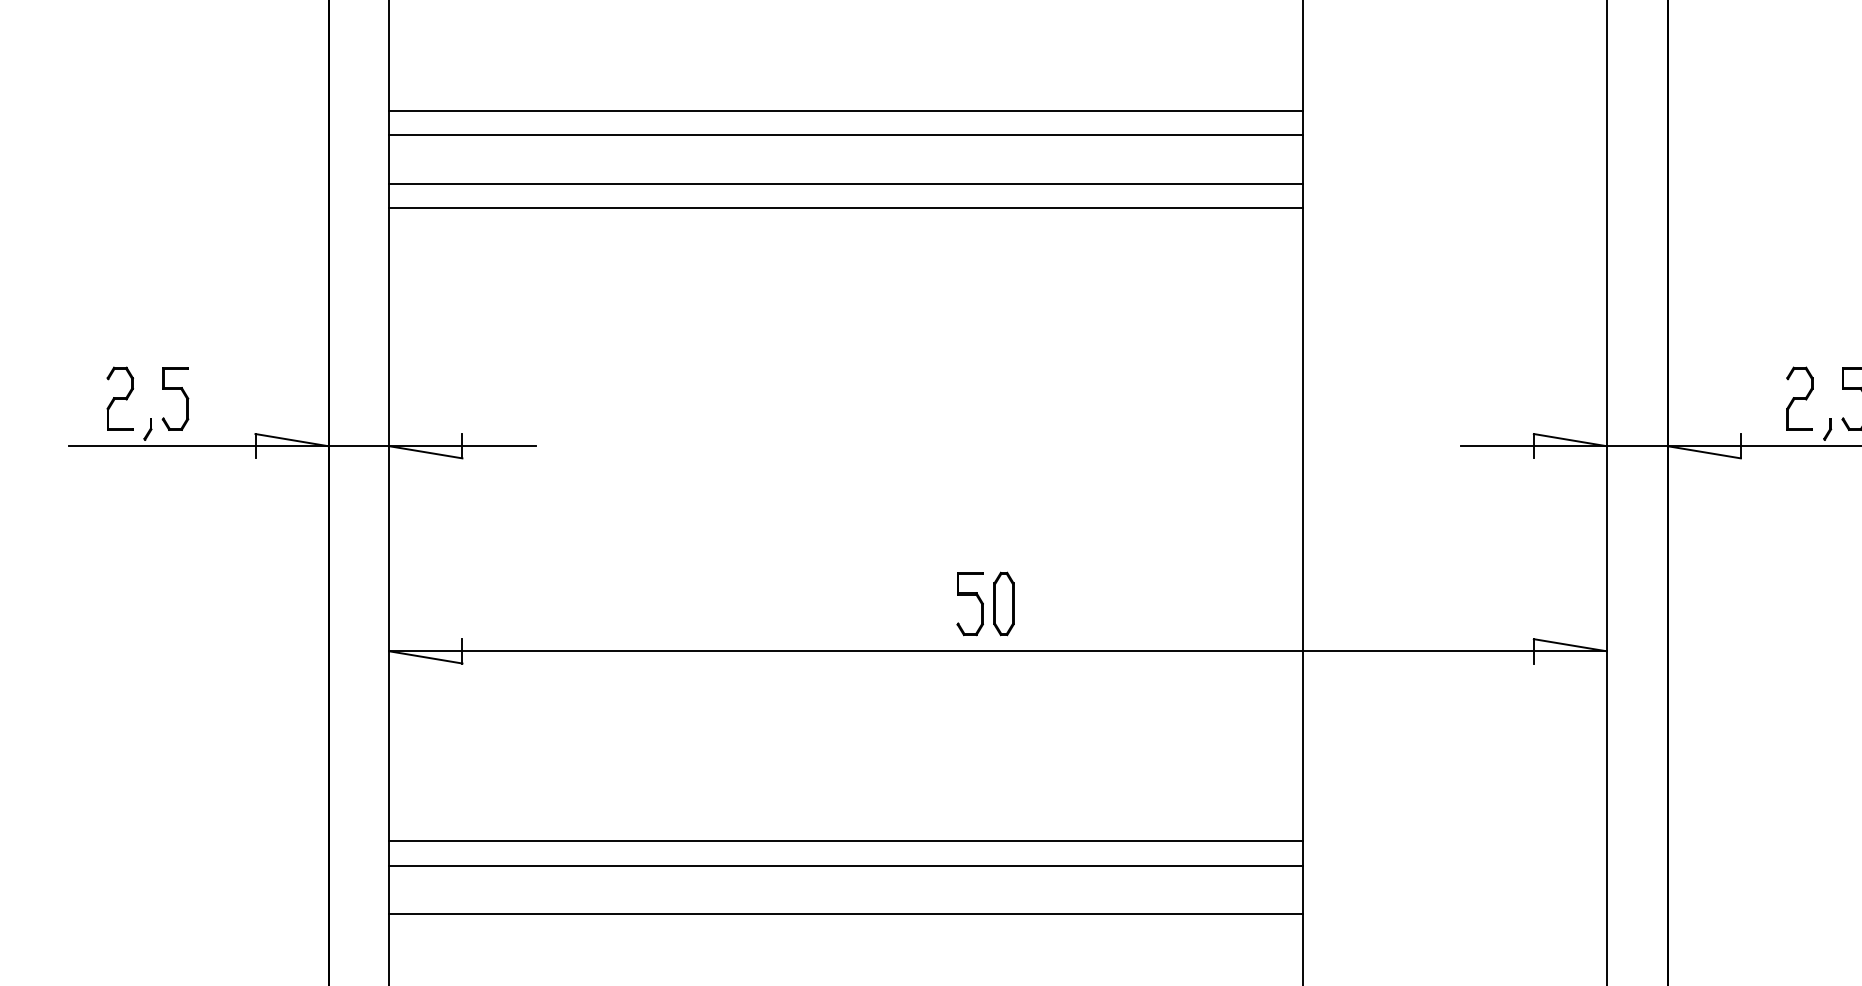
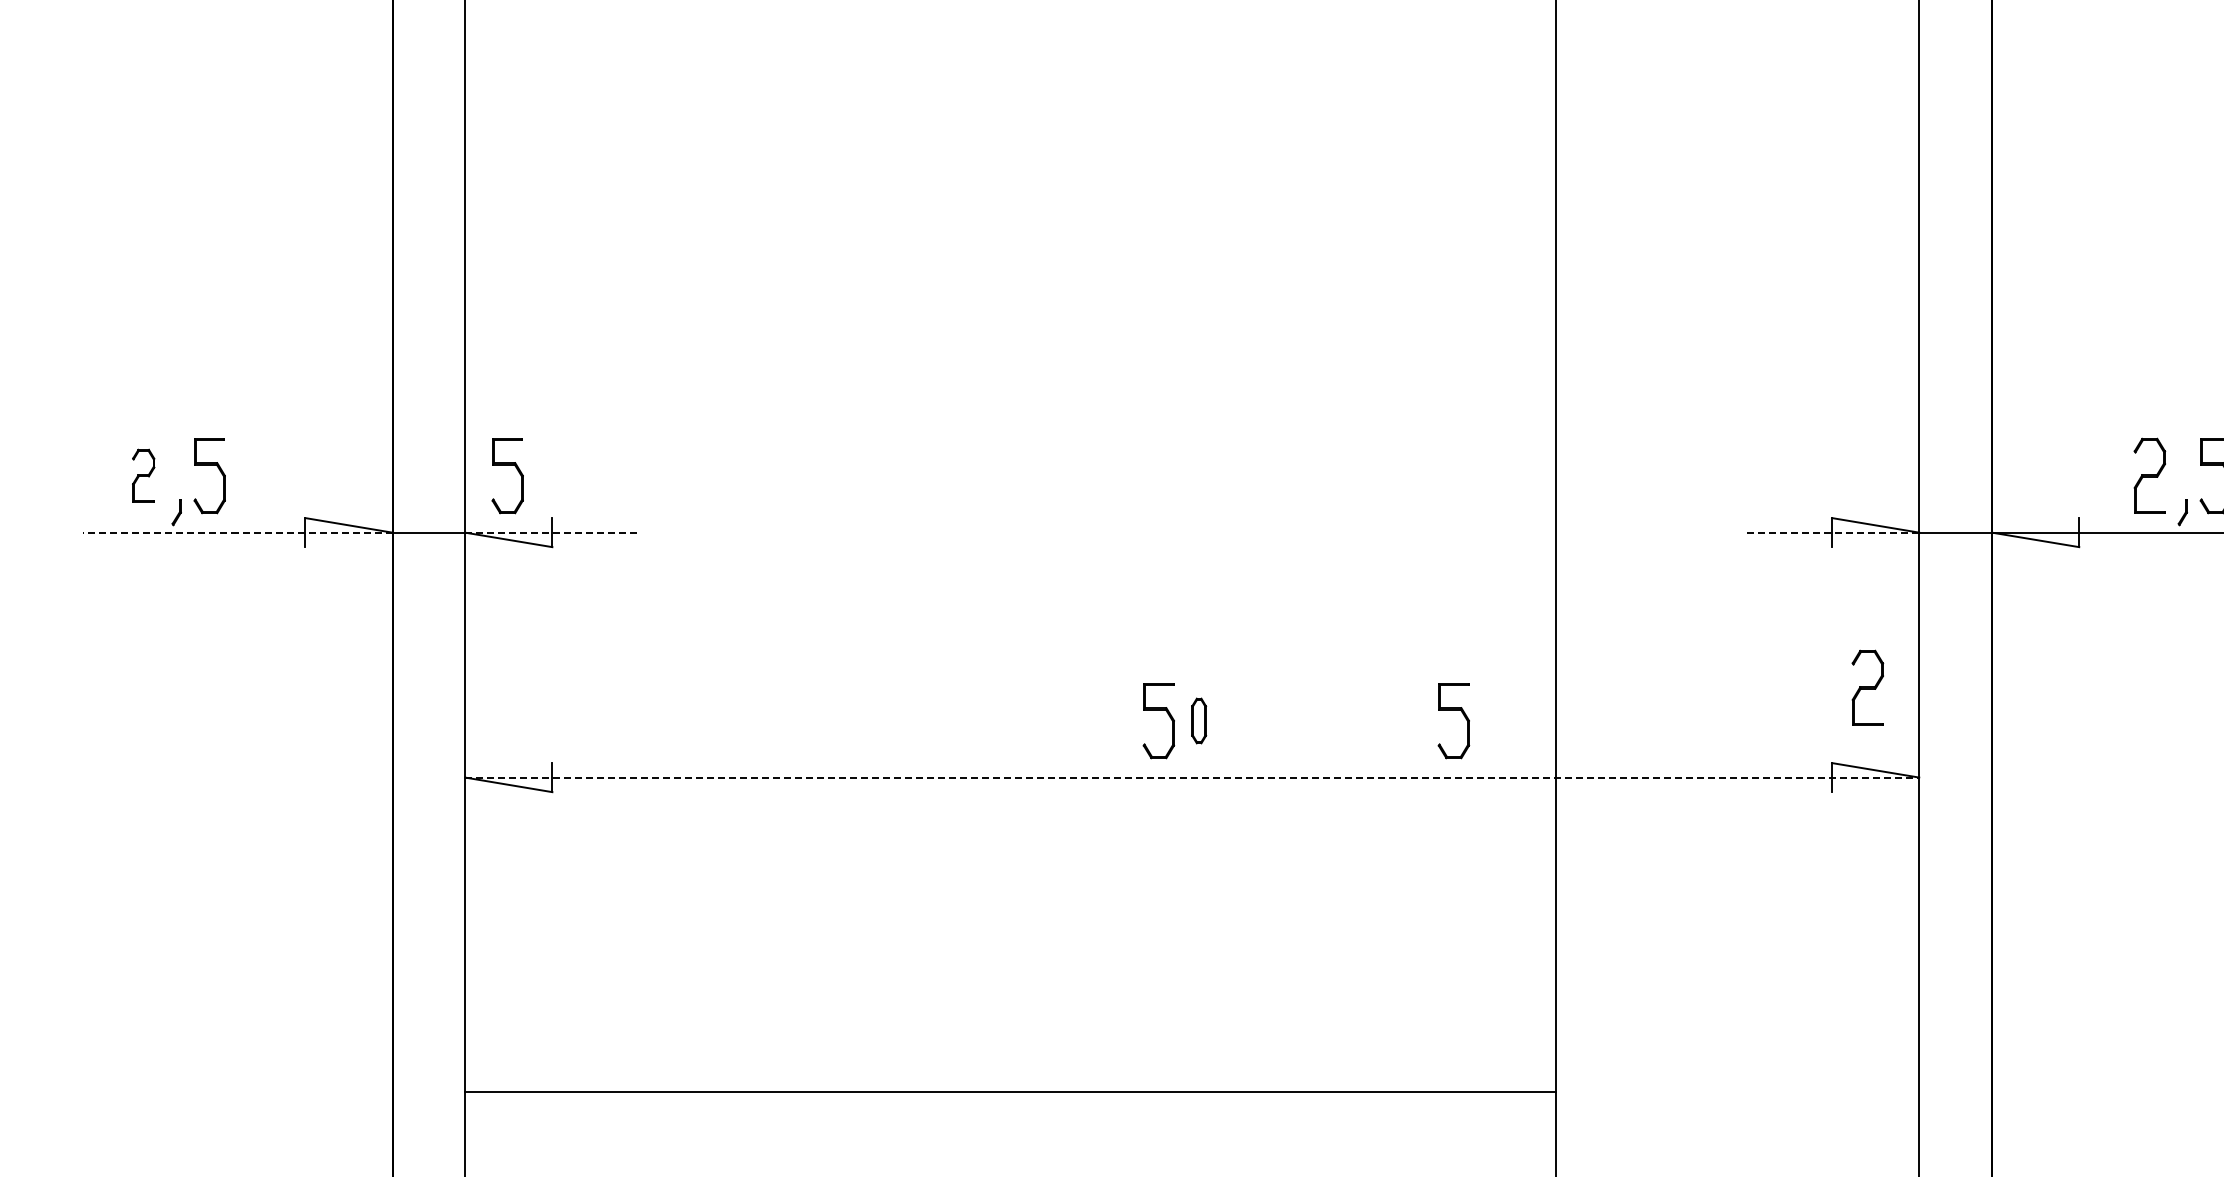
line: (846, 111) -> (1010, 132), removed
line: (846, 135) -> (1010, 161), removed
line: (846, 184) -> (1010, 219), removed
line: (846, 208) -> (1010, 248), removed
part: (424, 390) -> (507, 465), added
part: (120, 398) -> (143, 475), size x0.7
line: (198, 446) -> (237, 532), solid -> dashed
line: (462, 446) -> (552, 532), solid -> dashed
line: (1533, 446) -> (1831, 532), solid -> dashed
part: (1563, 575) -> (1867, 687), added
part: (1216, 595) -> (1453, 710), added
part: (1003, 603) -> (1198, 720), size x0.6
line: (998, 651) -> (1192, 777), solid -> dashed
line: (846, 841) -> (1010, 1004), removed
line: (846, 865) -> (1010, 1033), removed

